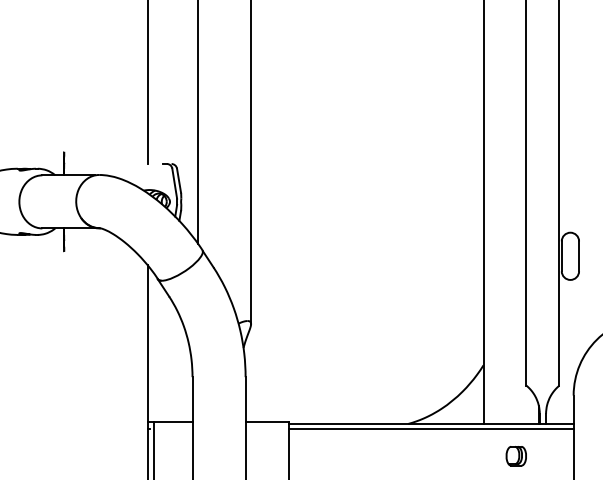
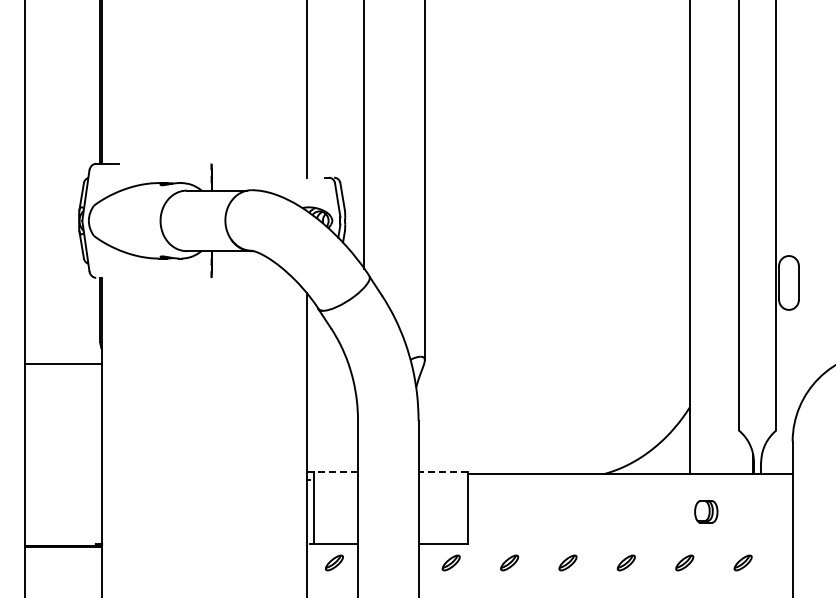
line: (173, 422) -> (336, 472), solid -> dashed
line: (267, 422) -> (443, 472), solid -> dashed
line: (431, 429) -> (630, 480), removed
part: (516, 455) -> (706, 511), moved

